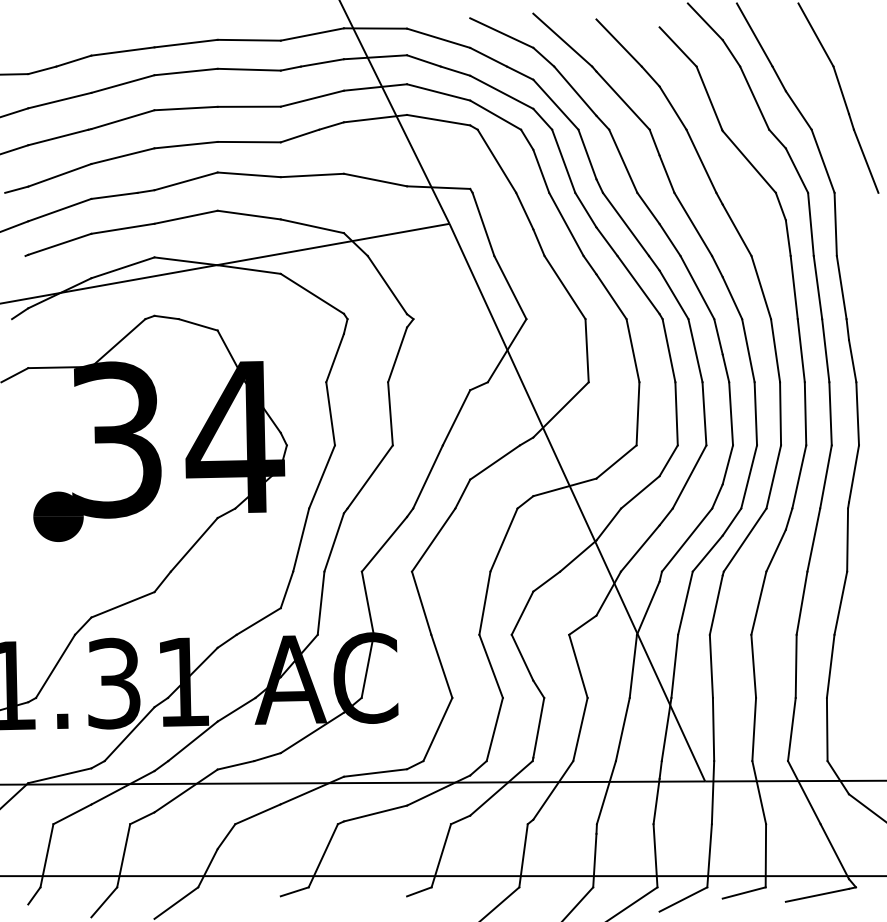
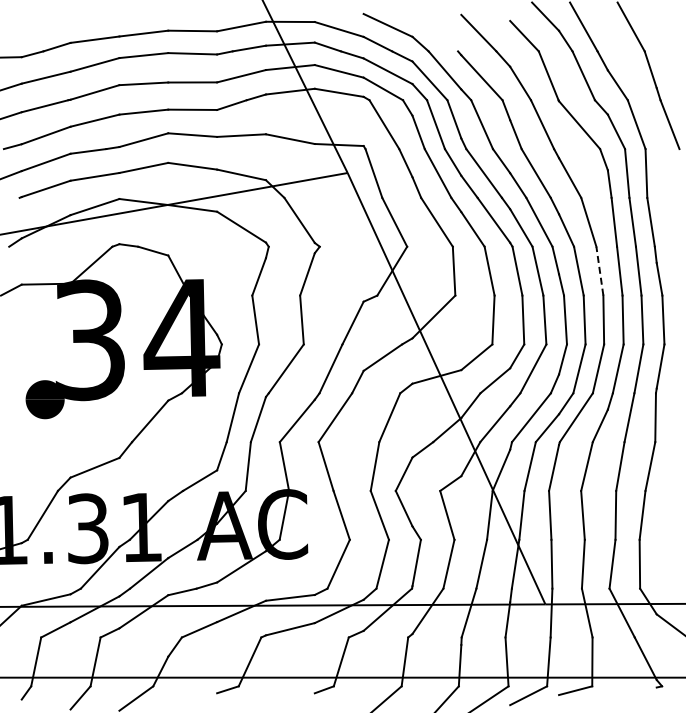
line: (563, 39) -> (435, 30), removed
line: (775, 351) -> (599, 271), solid -> dashed
line: (816, 895) -> (631, 692), removed

